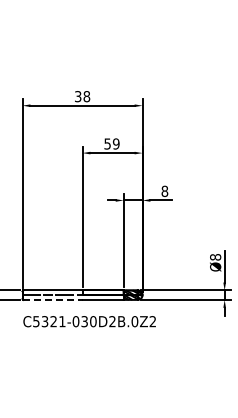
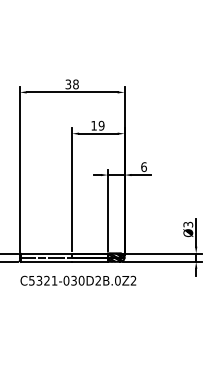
text: (107, 143) -> (93, 125), 59 -> 19
text: (164, 190) -> (143, 166), 8 -> 6
text: (215, 257) -> (188, 224), Ø8 -> Ø3
line: (53, 299) -> (46, 261), dashed -> solid

